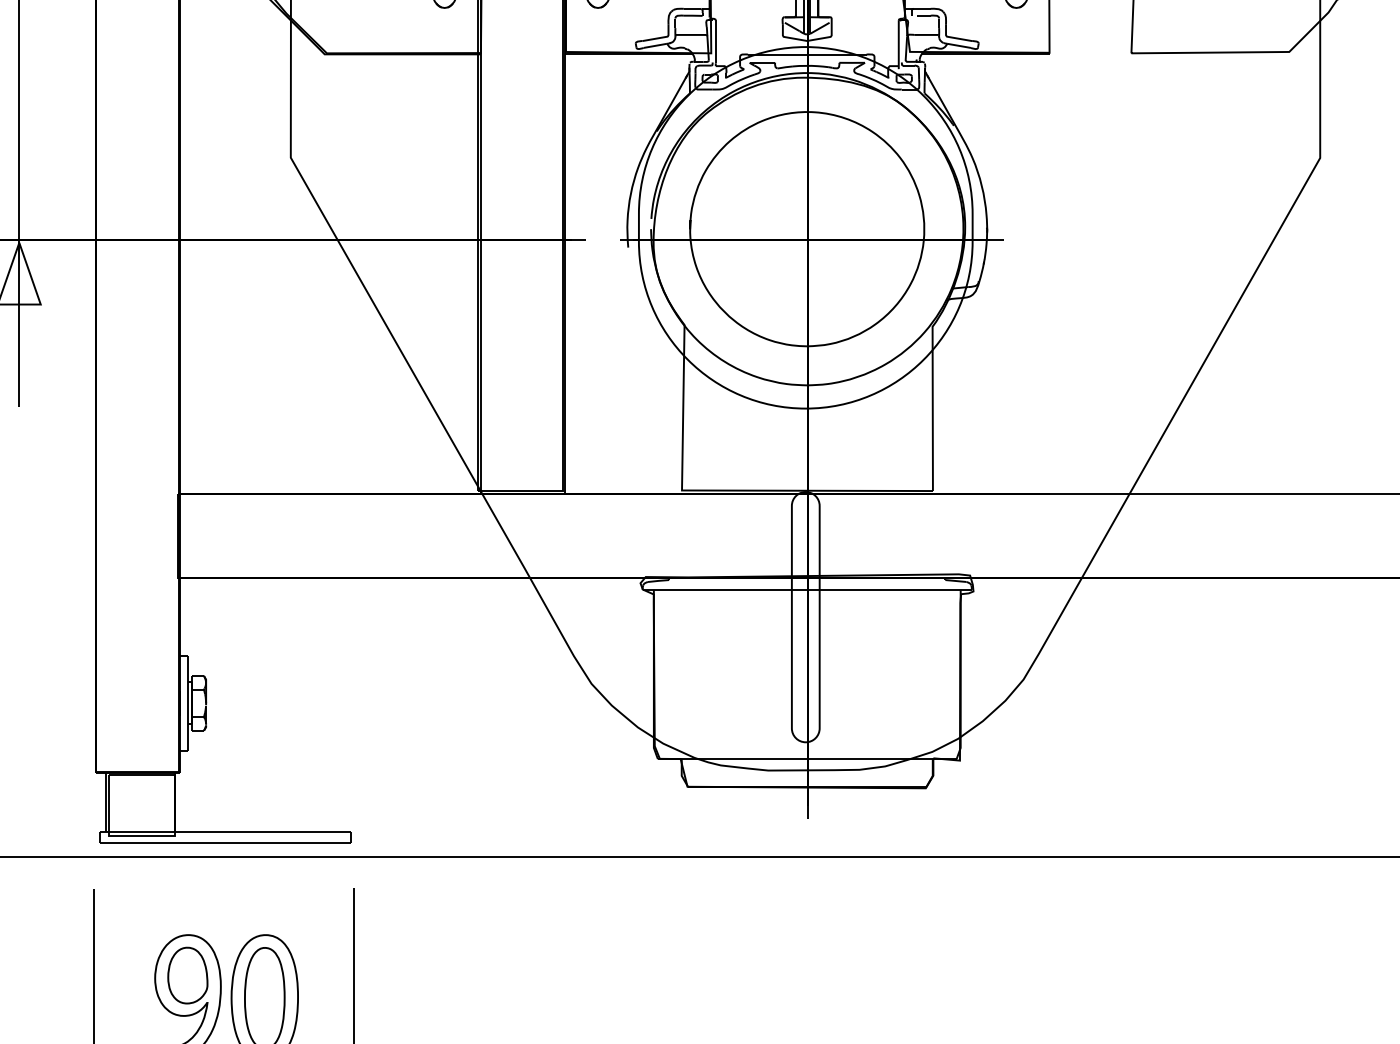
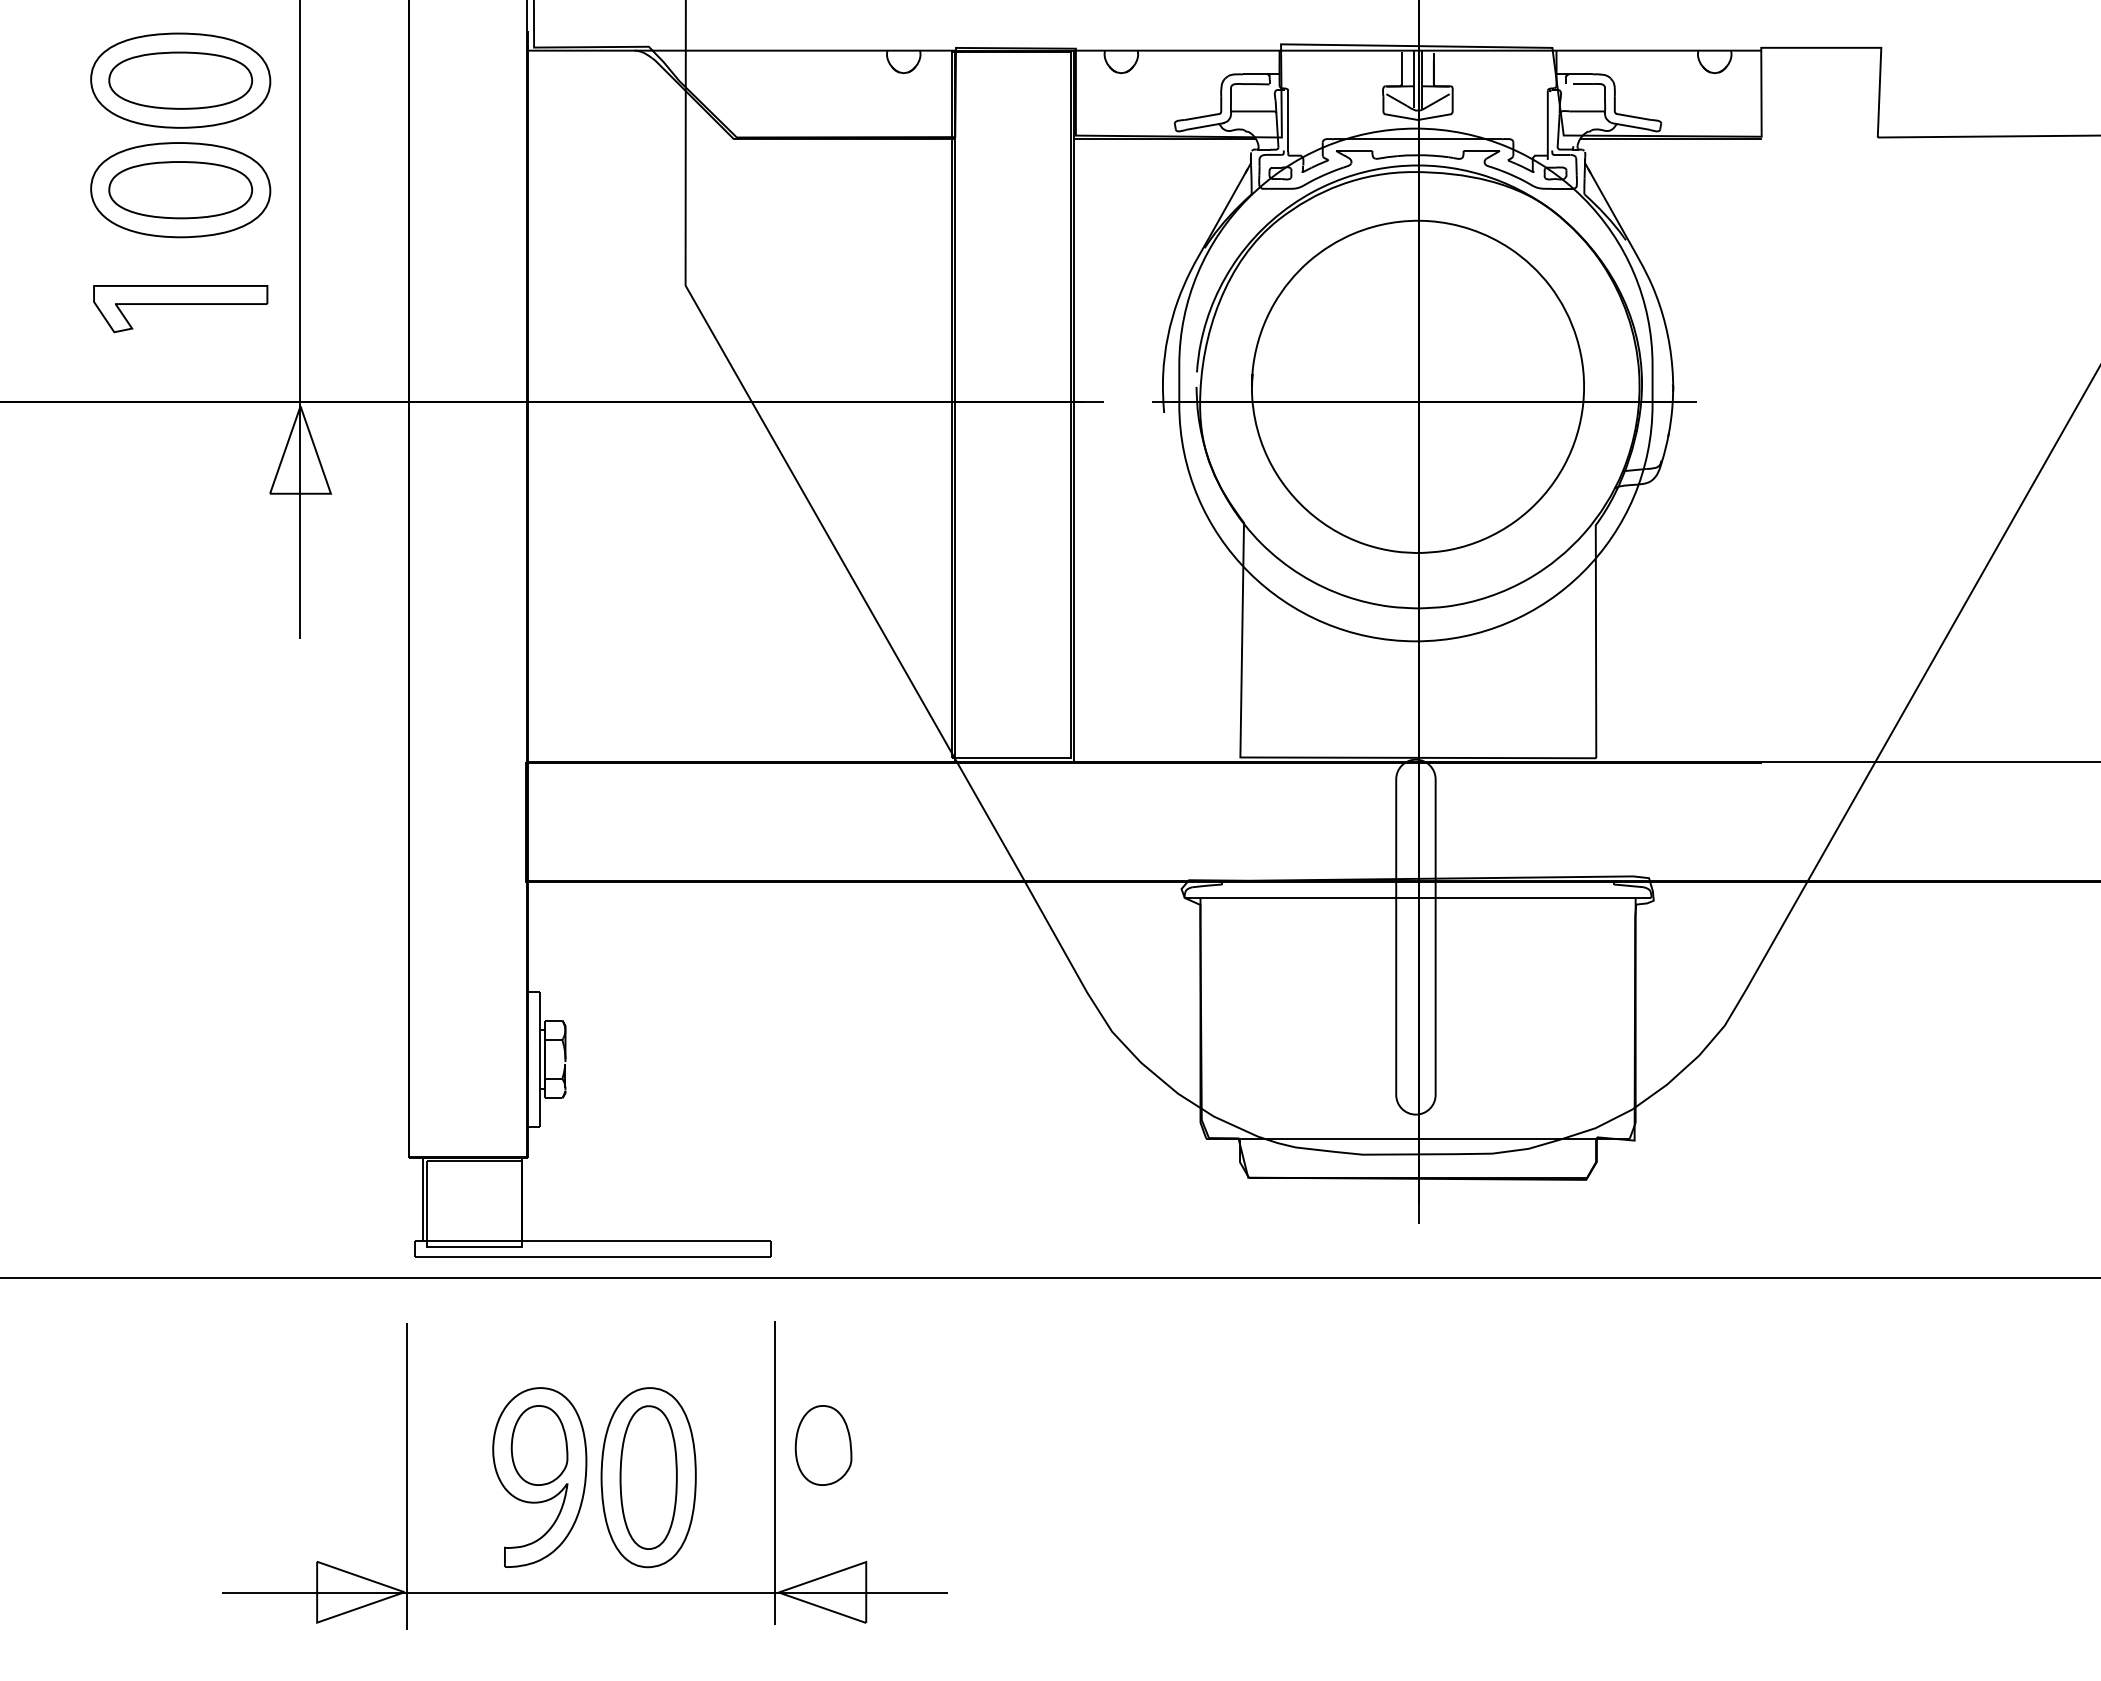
part: (388, 975) -> (823, 1445), added

